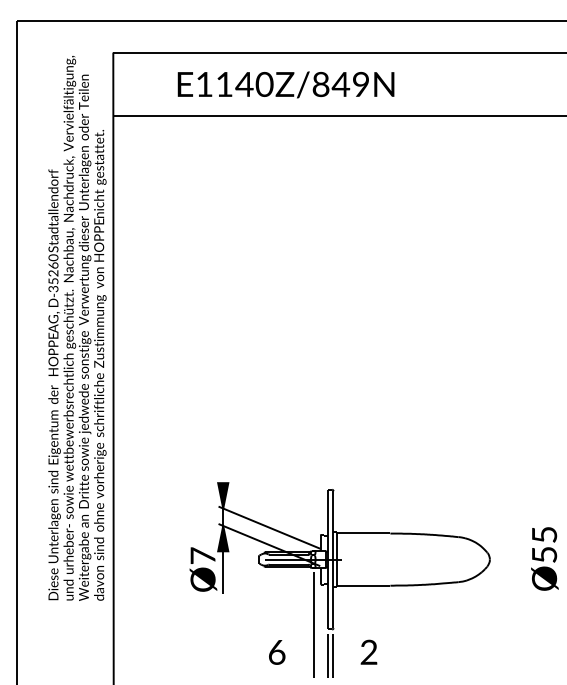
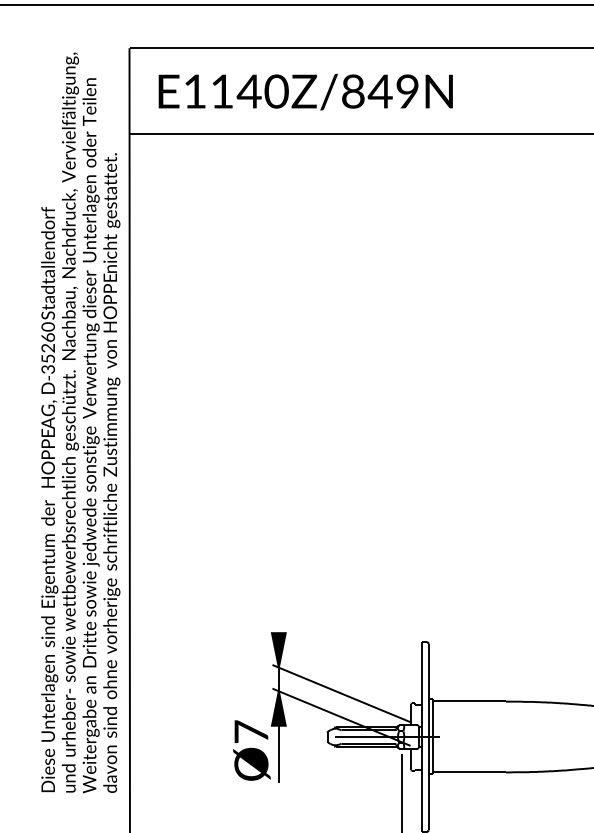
text: (285, 84) -> (305, 91), moved

